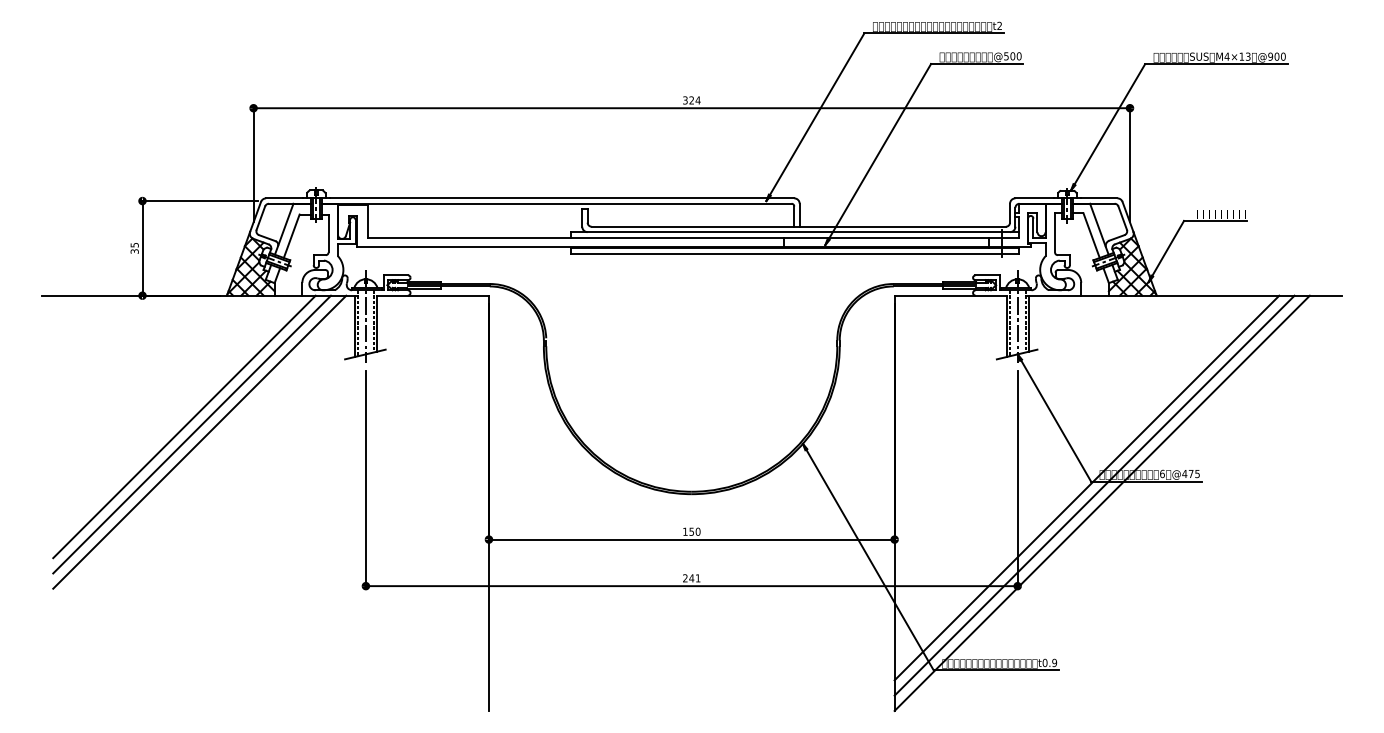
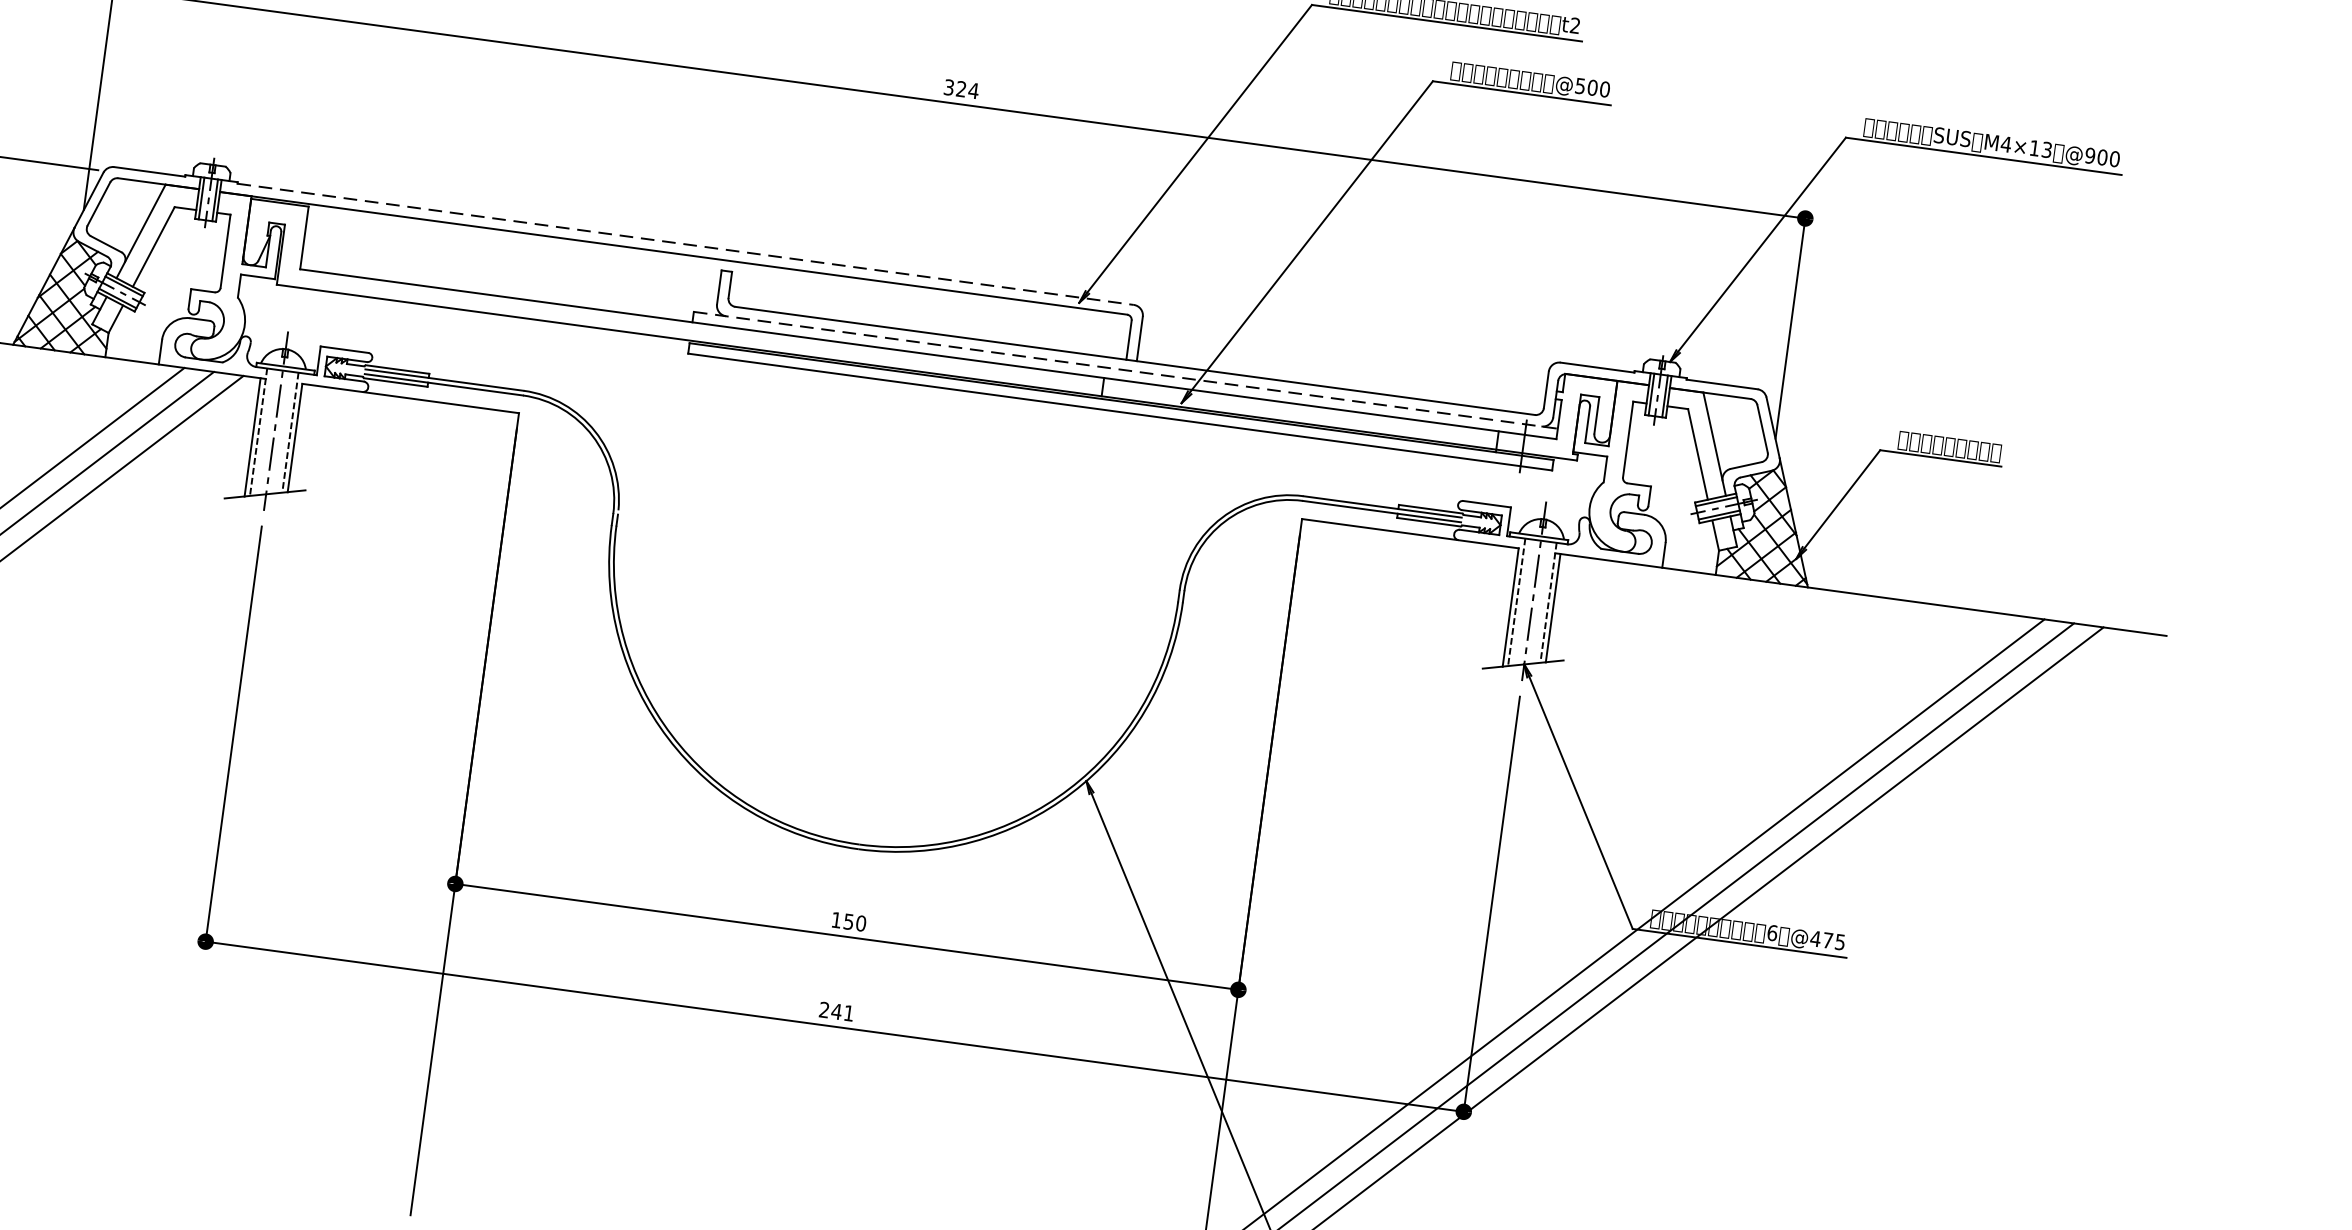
line: (562, 198) -> (686, 244), solid -> dashed
line: (794, 232) -> (1125, 370), solid -> dashed

